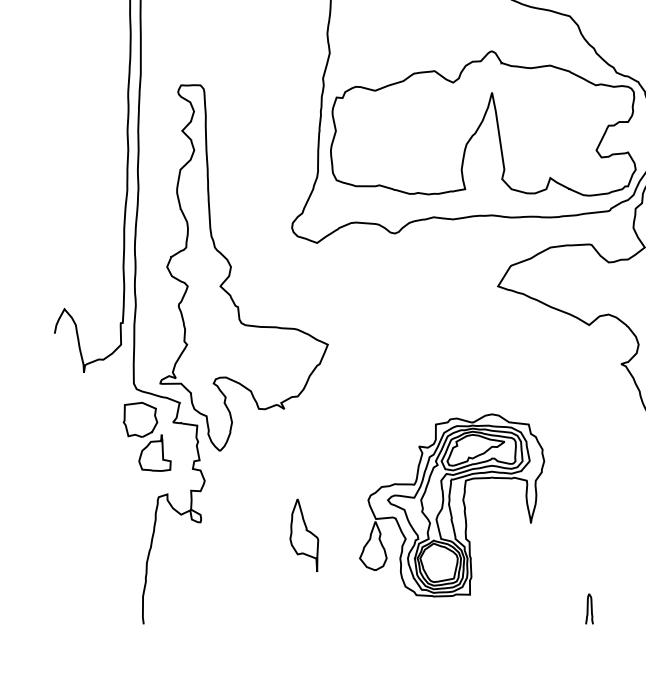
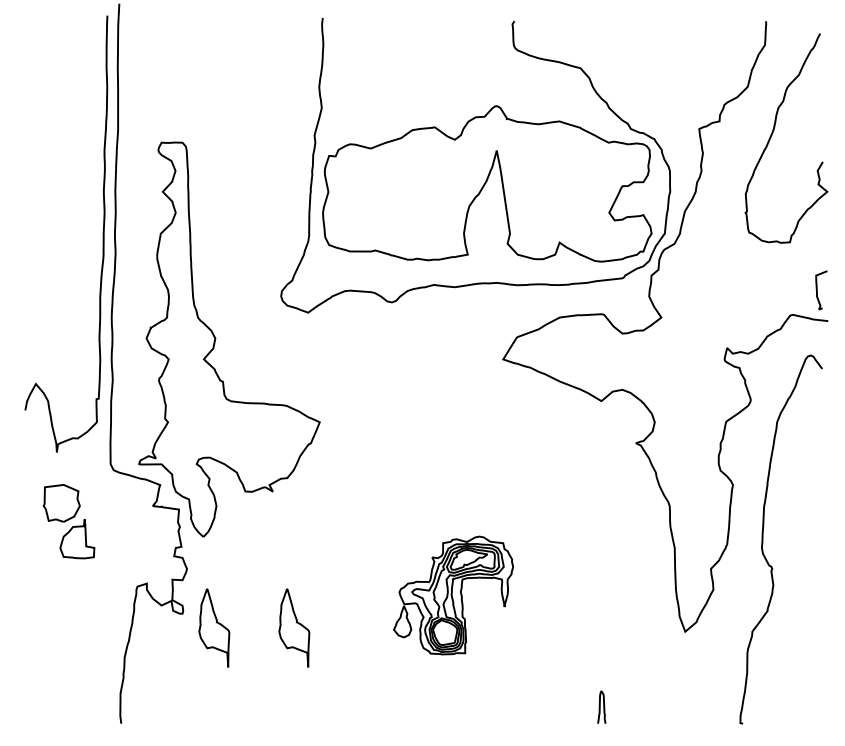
part: (146, 436) -> (68, 521), moved
part: (451, 505) -> (453, 595), size x0.6
part: (230, 535) -> (214, 627), added

